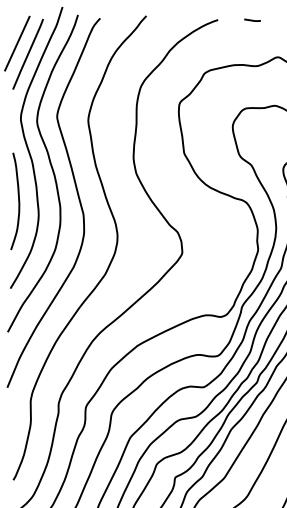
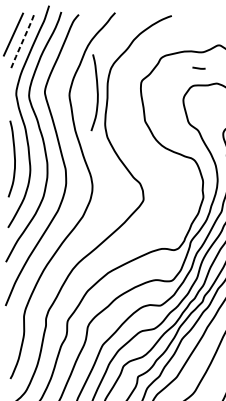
line: (252, 19) -> (198, 67), moved
line: (28, 54) -> (22, 43), solid -> dashed
curve: (123, 117) -> (97, 92), added

